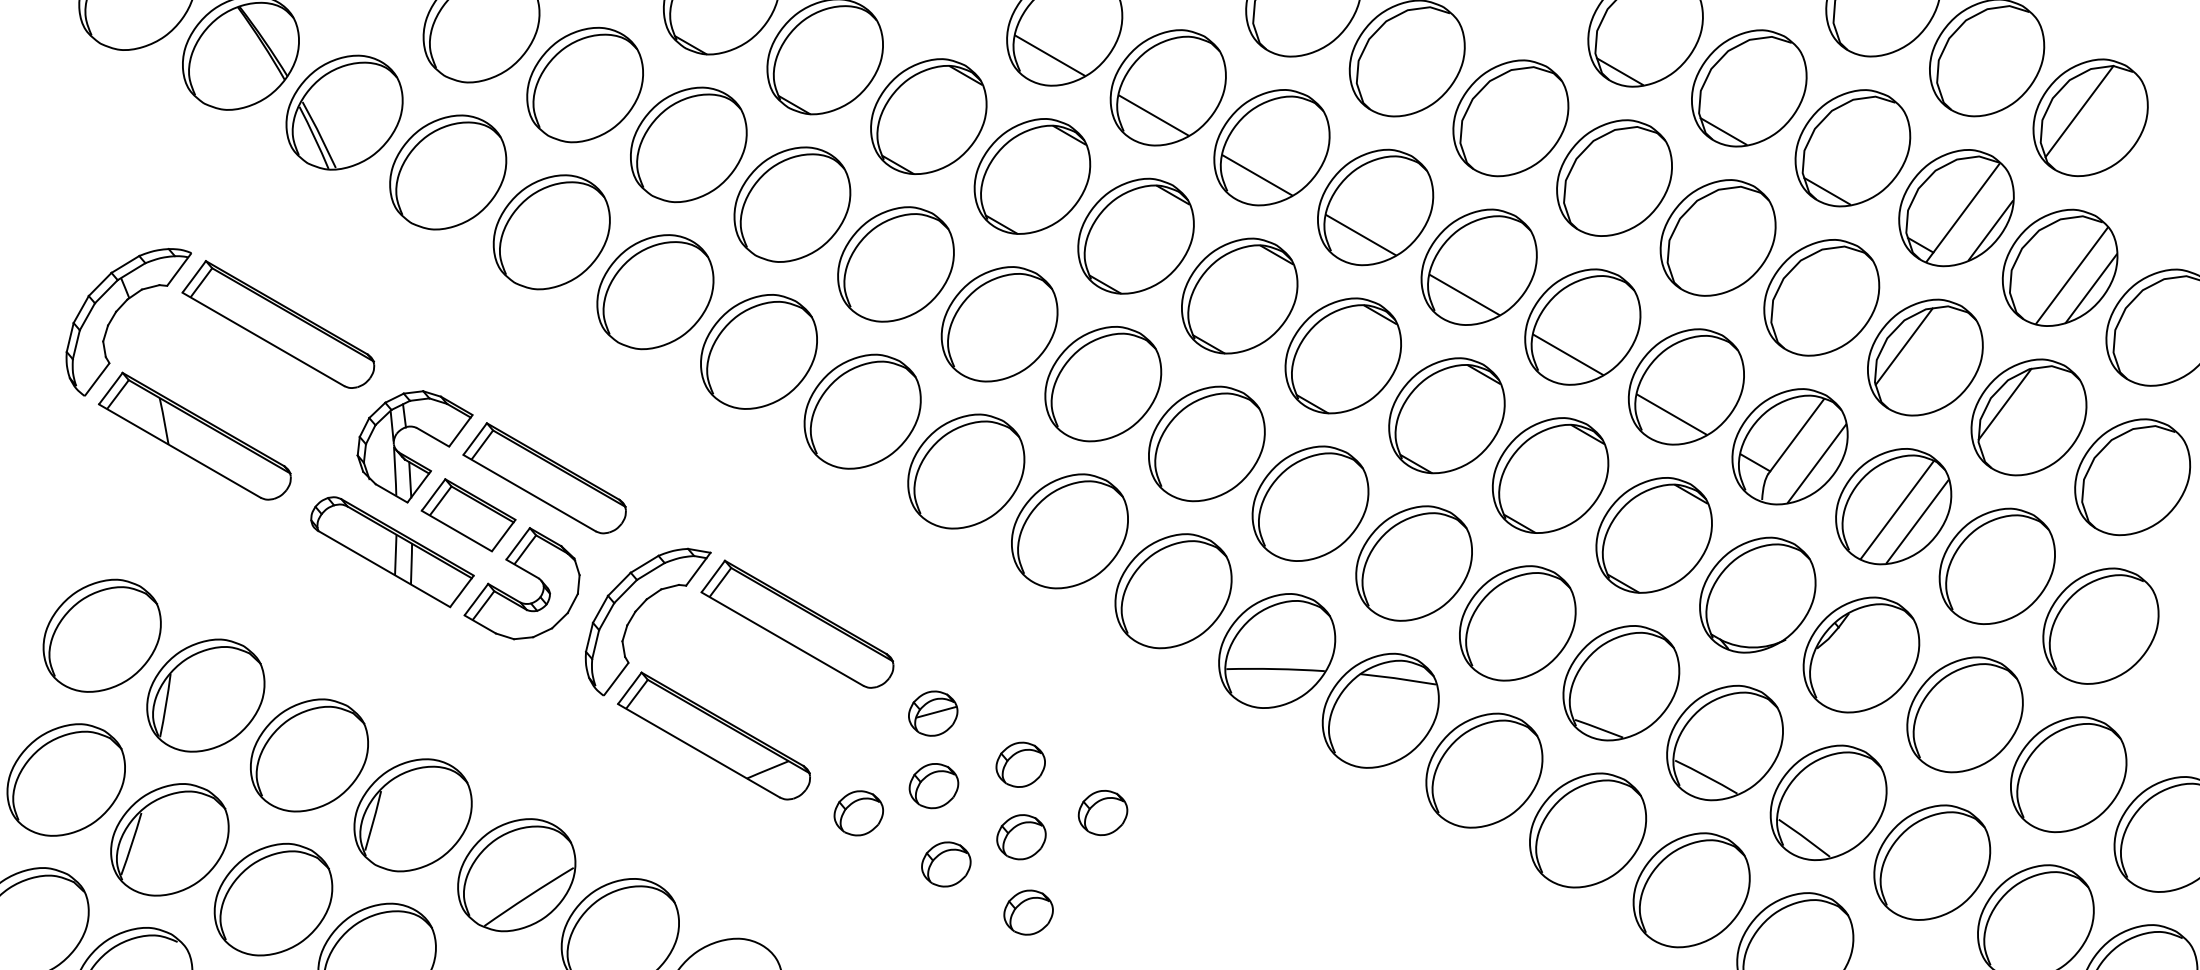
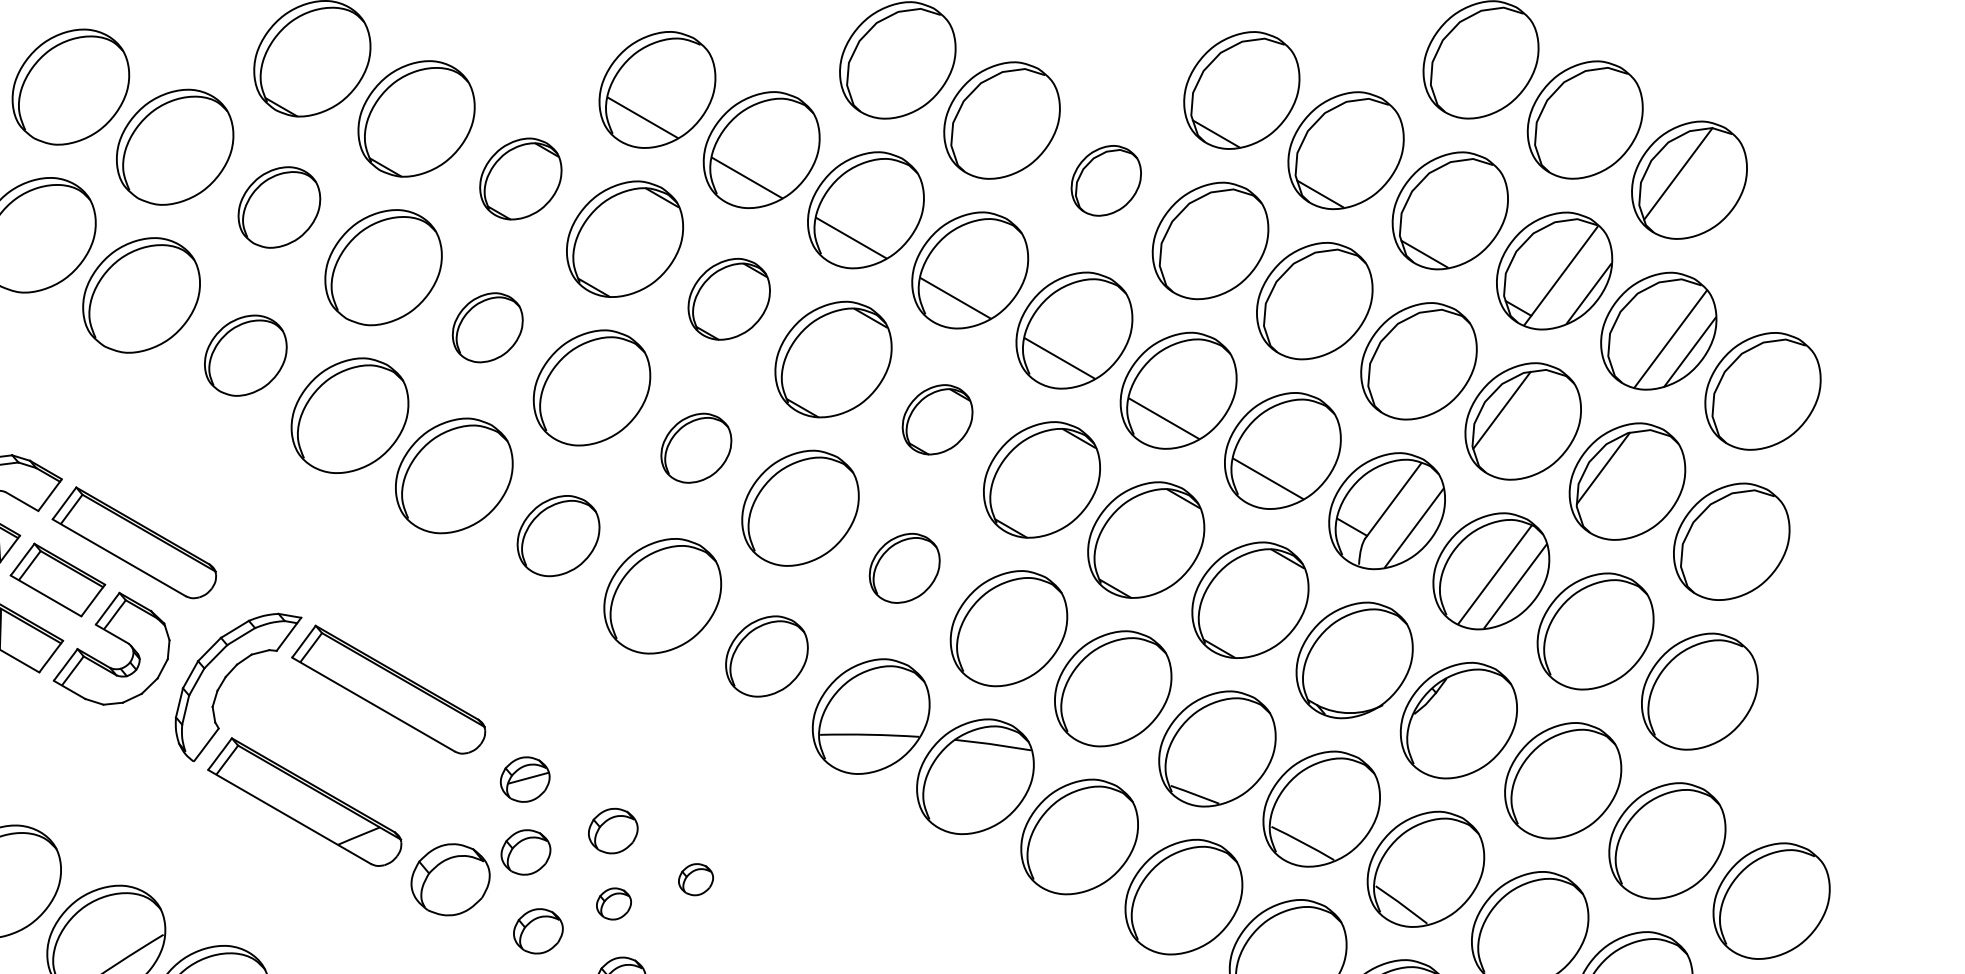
part: (928, 116) -> (520, 178), size x0.7
part: (1510, 118) -> (1105, 180), size x0.6
part: (688, 144) -> (279, 207), size x0.7
part: (1135, 235) -> (728, 298), size x0.7
part: (895, 264) -> (487, 327), size x0.6
part: (655, 292) -> (245, 355), size x0.7
part: (1342, 355) -> (936, 419), size x0.6
part: (1103, 384) -> (696, 448), size x0.6
part: (966, 471) -> (558, 536), size x0.7
part: (1310, 503) -> (904, 568), size x0.6
part: (1173, 591) -> (766, 656), size x0.7
part: (858, 813) -> (450, 880), size x1.6
part: (1102, 813) -> (695, 880), size x0.7
part: (1021, 837) -> (614, 904), size x0.7

